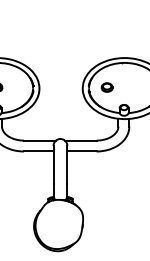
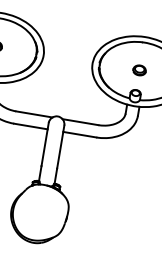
part: (106, 87) -> (138, 70), moved

